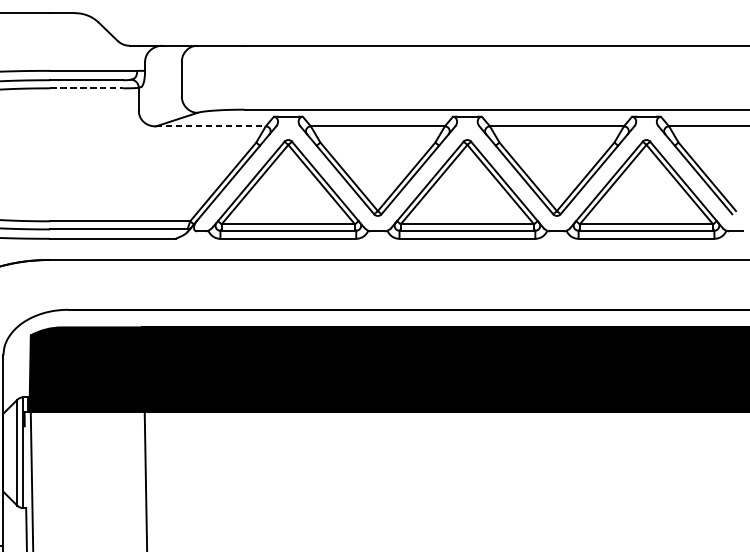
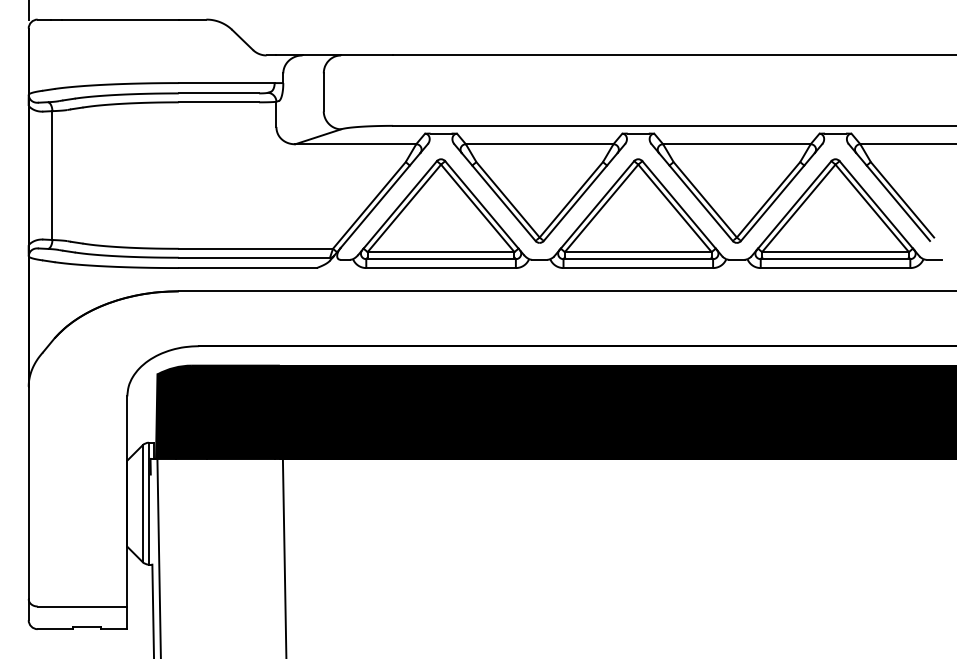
line: (87, 88) -> (219, 102), dashed -> solid
line: (211, 126) -> (356, 144), dashed -> solid

